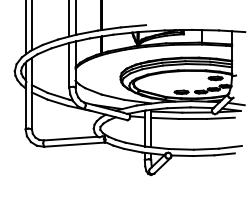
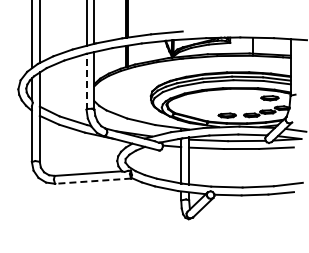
line: (69, 65) -> (86, 81), solid -> dashed
line: (73, 144) -> (92, 181), solid -> dashed

